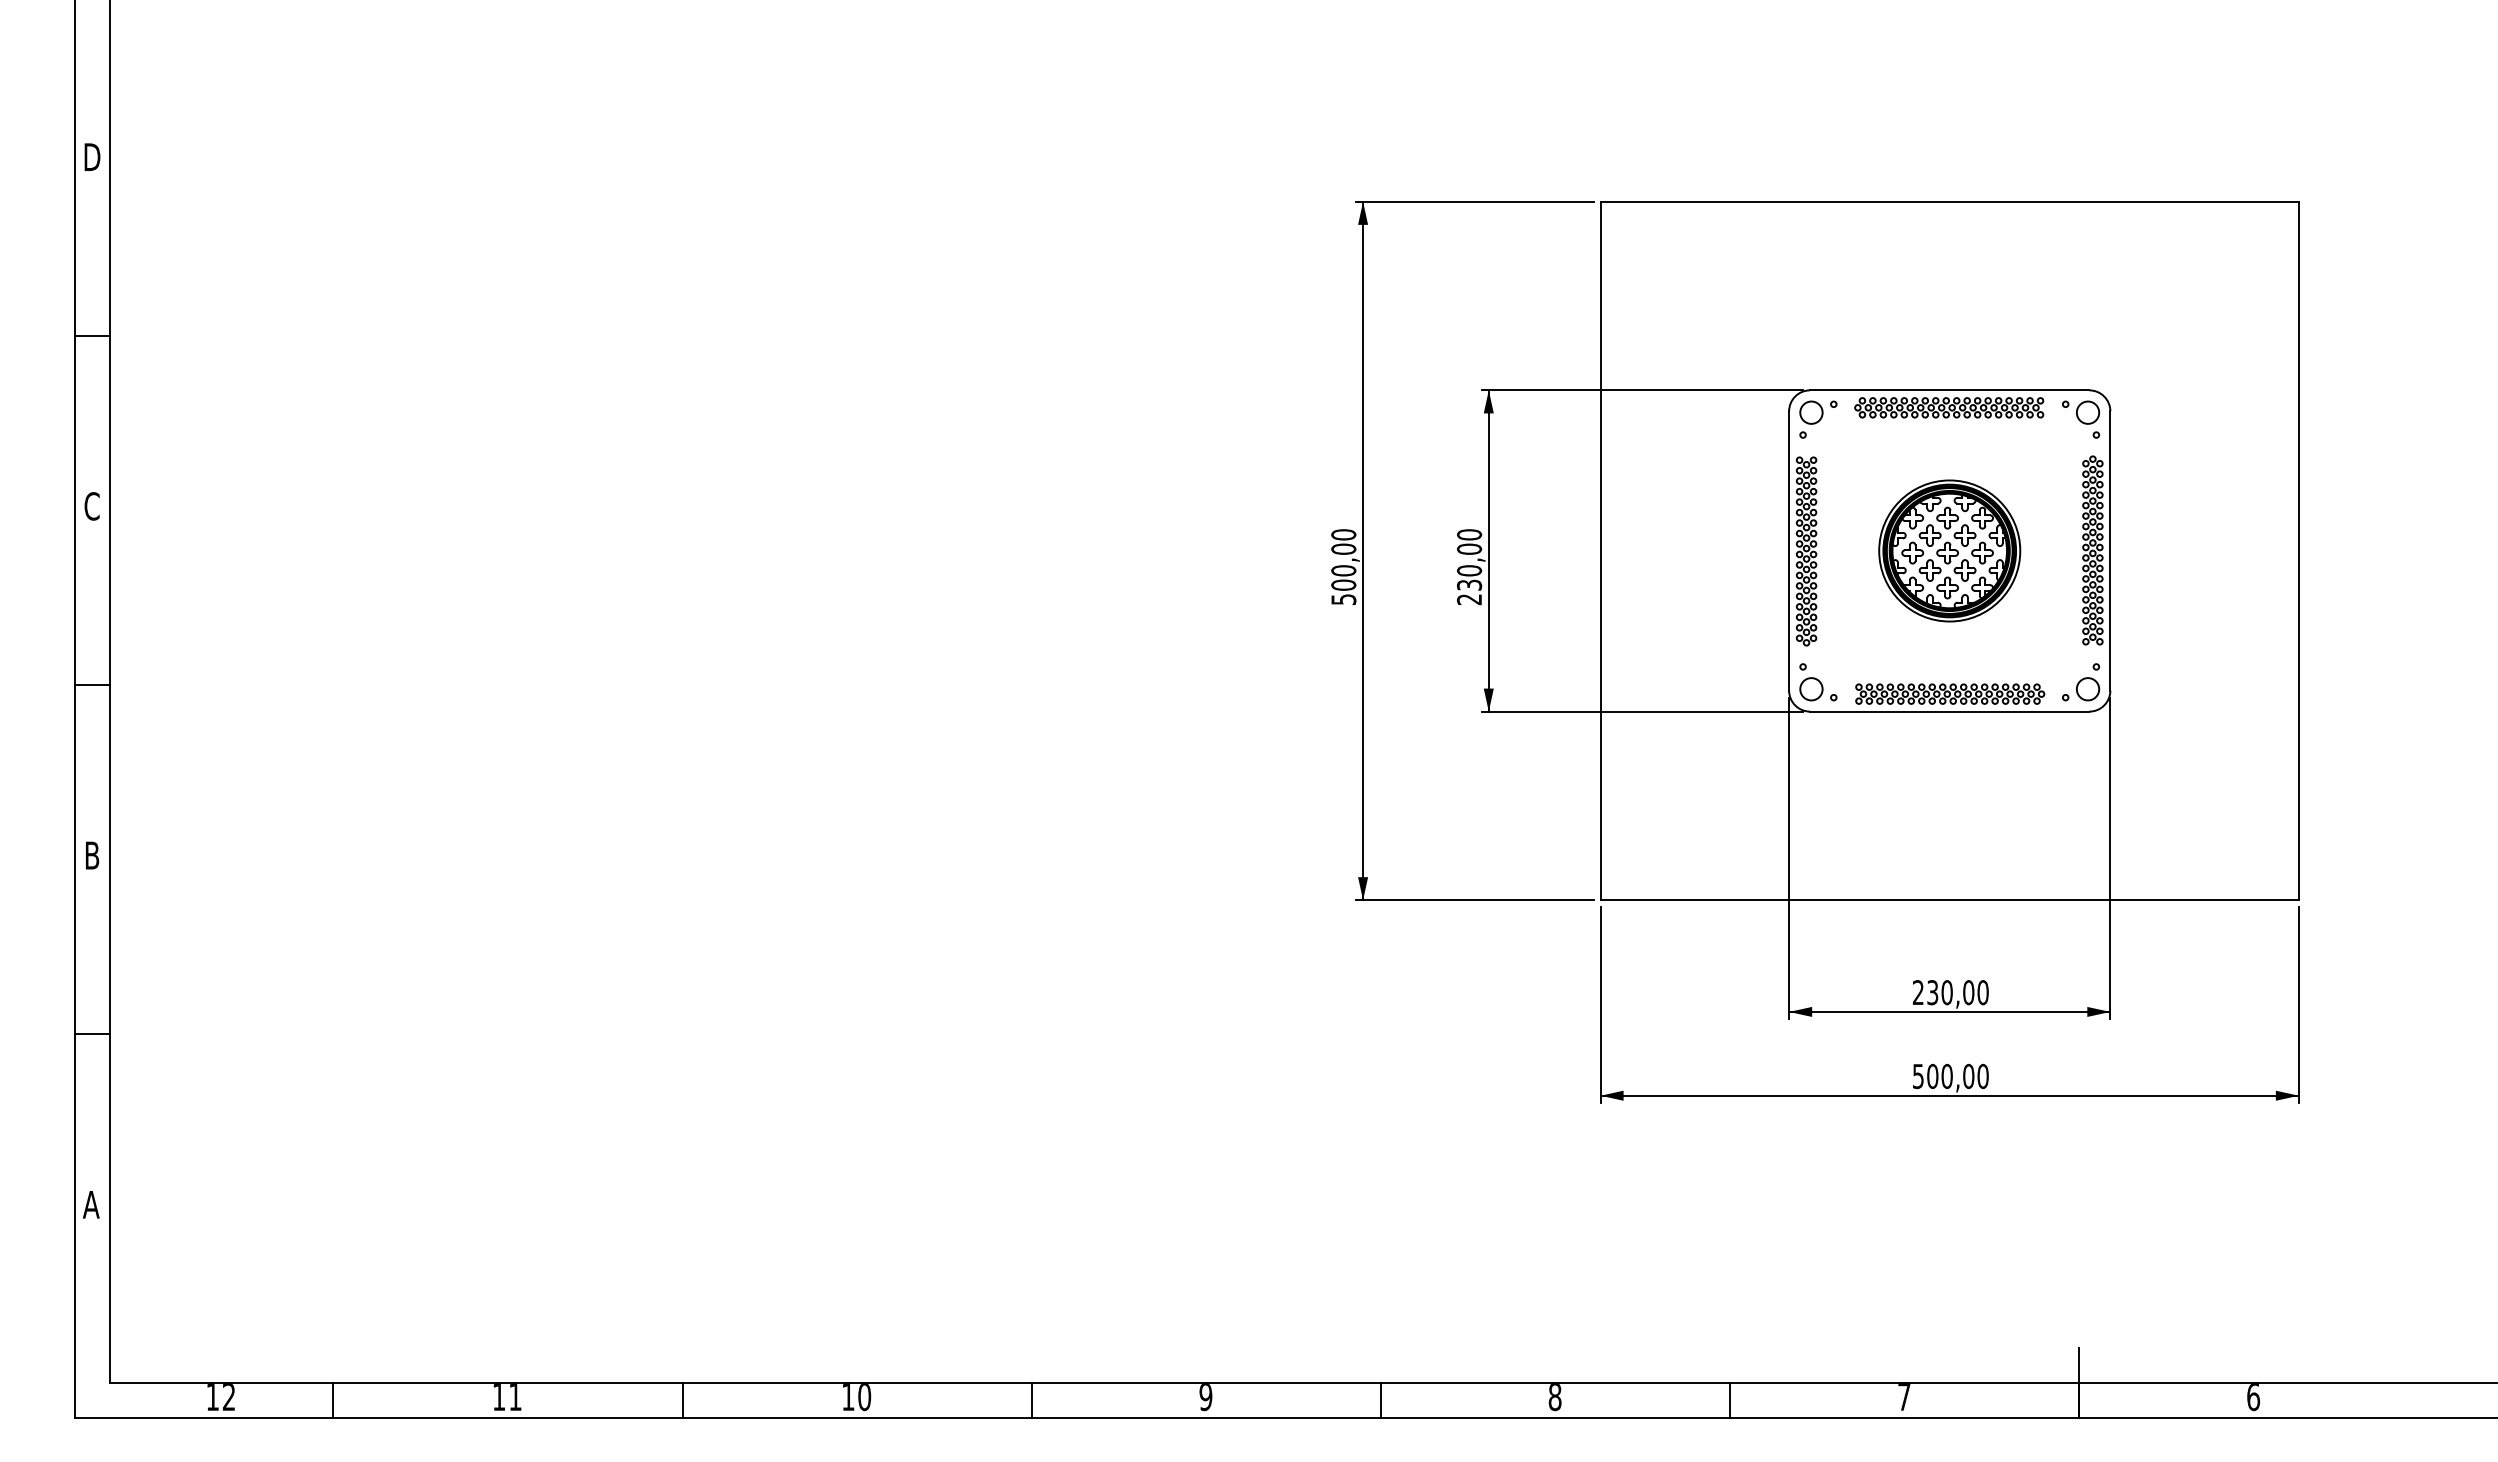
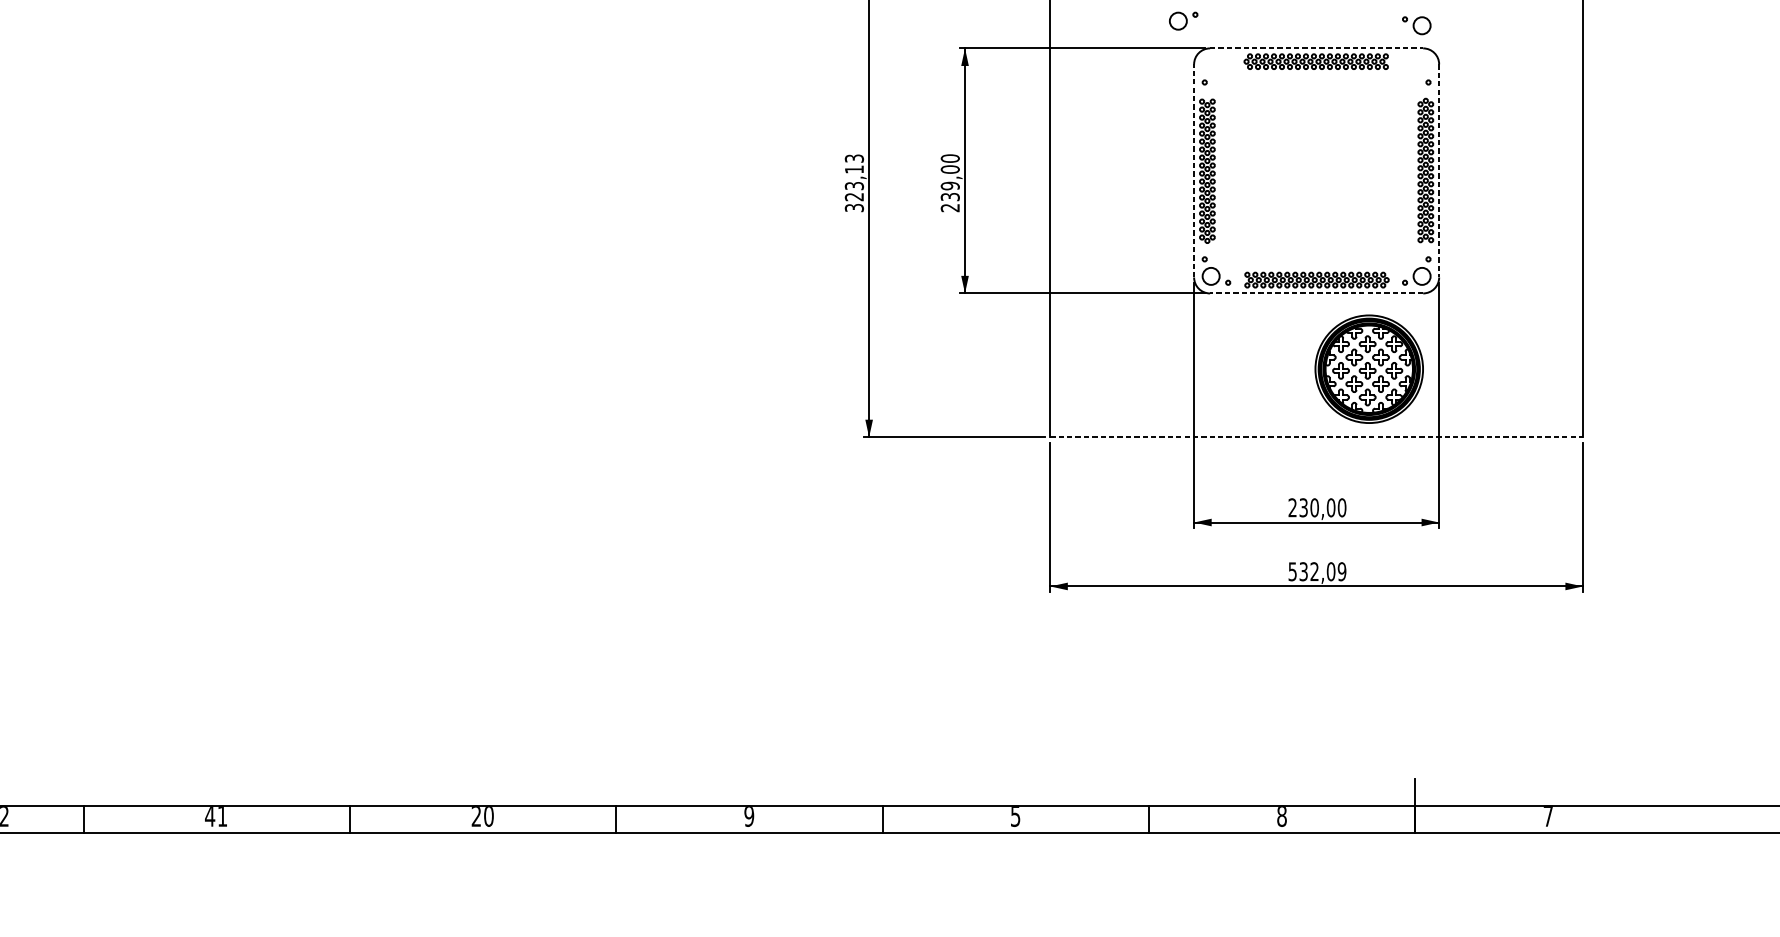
line: (1949, 390) -> (1316, 48), solid -> dashed
part: (1818, 412) -> (1183, 21), moved
part: (2081, 412) -> (1417, 25), moved
part: (1949, 550) -> (1369, 368), moved
line: (1789, 551) -> (1194, 171), solid -> dashed
line: (2110, 551) -> (1439, 171), solid -> dashed
text: (1343, 566) -> (854, 182), 500,00 -> 323,13
text: (1469, 570) -> (950, 185), 230,00 -> 239,00
line: (1949, 711) -> (1316, 293), solid -> dashed
line: (1950, 900) -> (1317, 437), solid -> dashed
text: (1957, 1076) -> (1322, 571), 500,00 -> 532,09
text: (498, 1397) -> (209, 816), 11 -> 41
text: (848, 1397) -> (476, 816), 10 -> 20
text: (1554, 1397) -> (1015, 816), 8 -> 5
text: (1904, 1397) -> (1282, 816), 7 -> 8
text: (2253, 1397) -> (1548, 816), 6 -> 7

